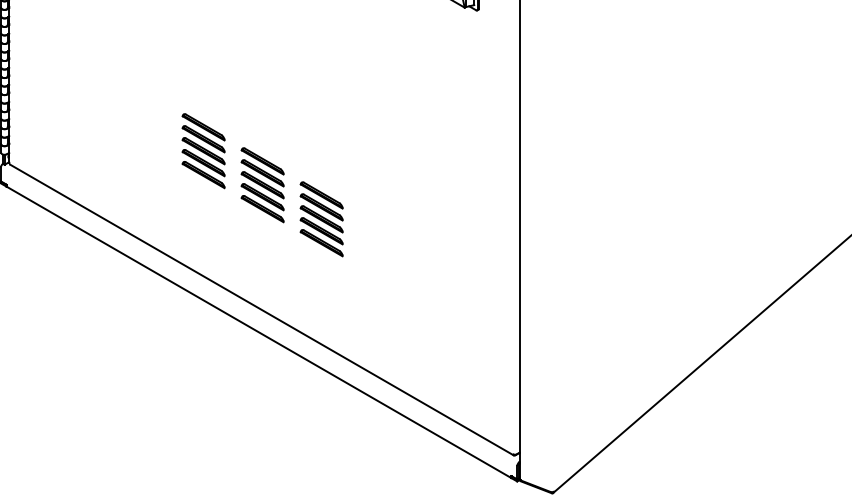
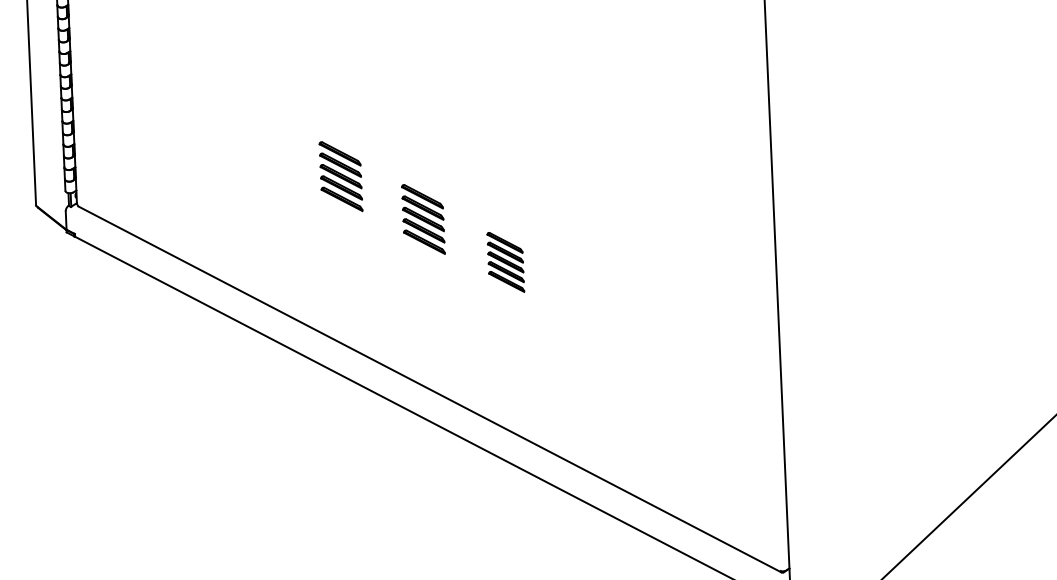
part: (203, 151) -> (340, 177), size x0.7
part: (262, 185) -> (423, 219), size x0.7
part: (321, 219) -> (505, 262), size x0.6

